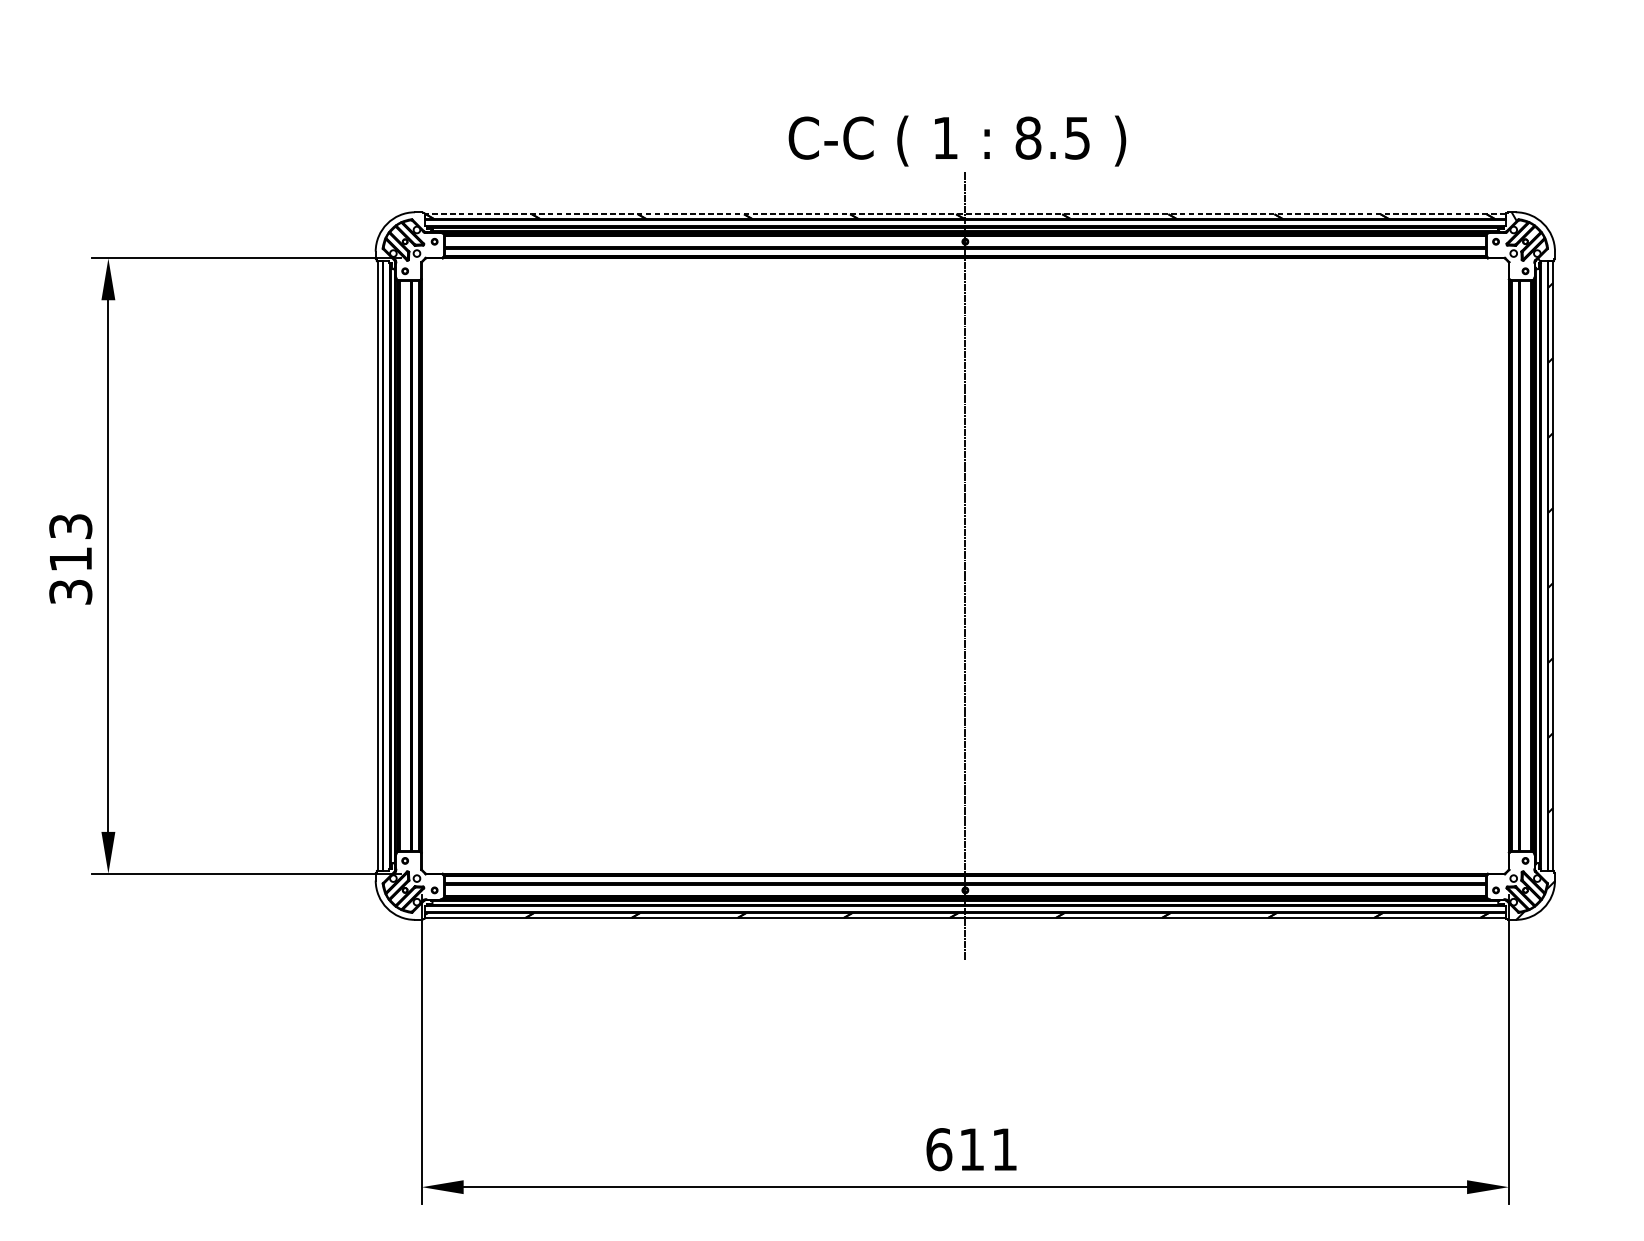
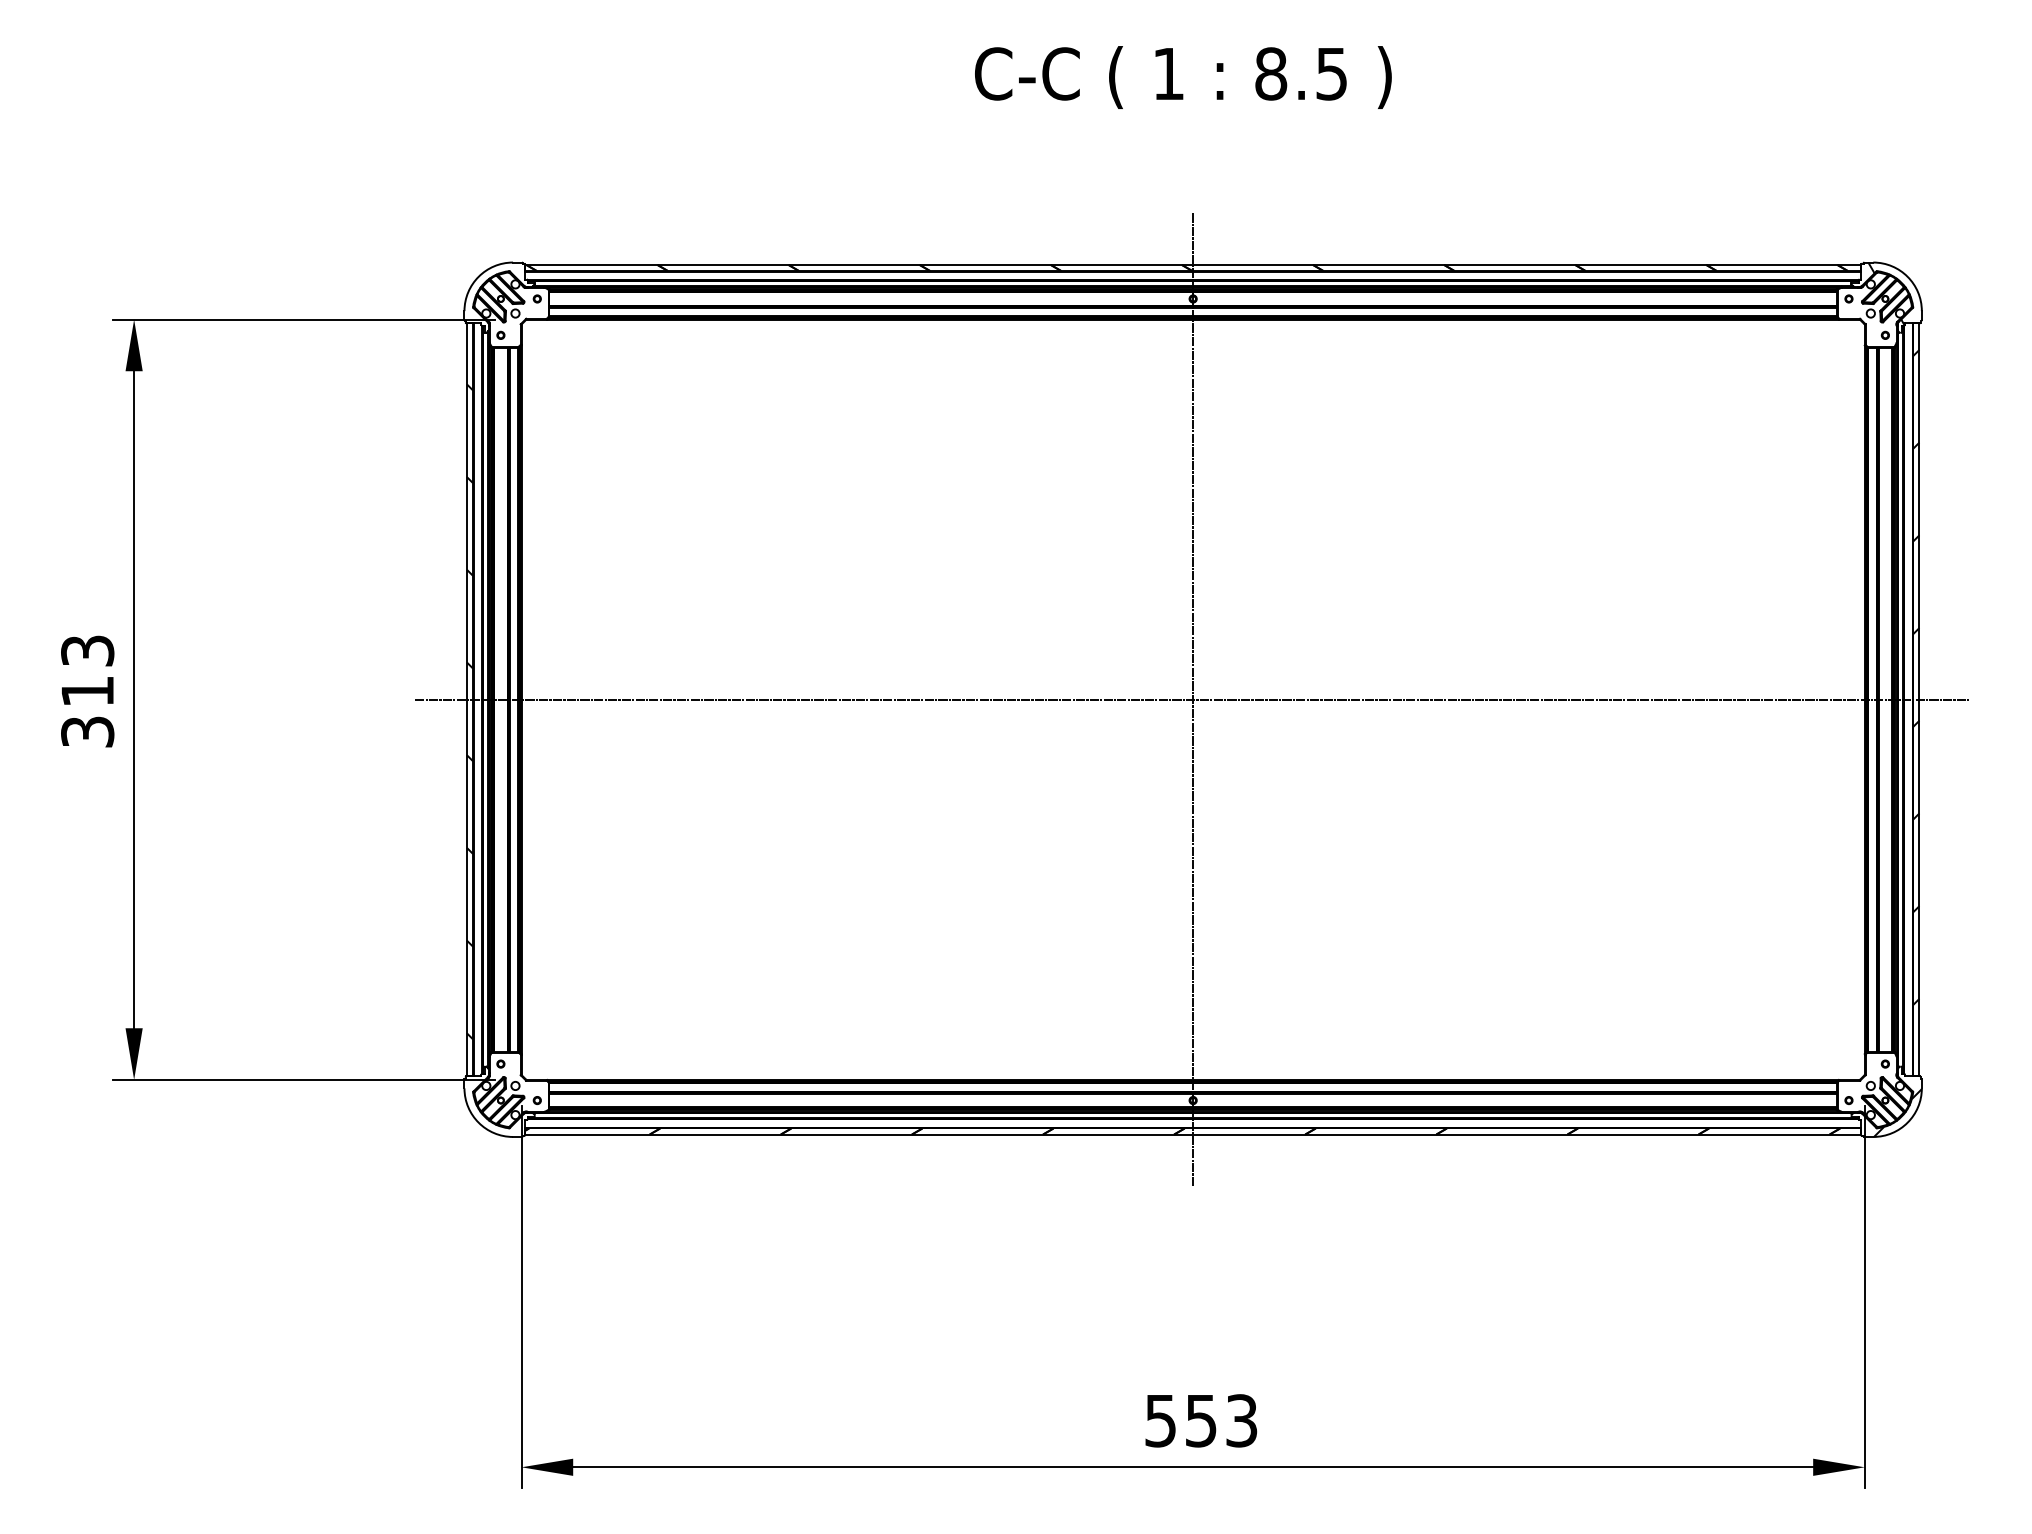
text: (957, 141) -> (1183, 77), moved
line: (965, 213) -> (1193, 264), dashed -> solid
line: (965, 565) -> (1193, 699), added
hatch: (379, 575) -> (469, 711), added
text: (972, 1149) -> (1201, 1420), 611 -> 553

